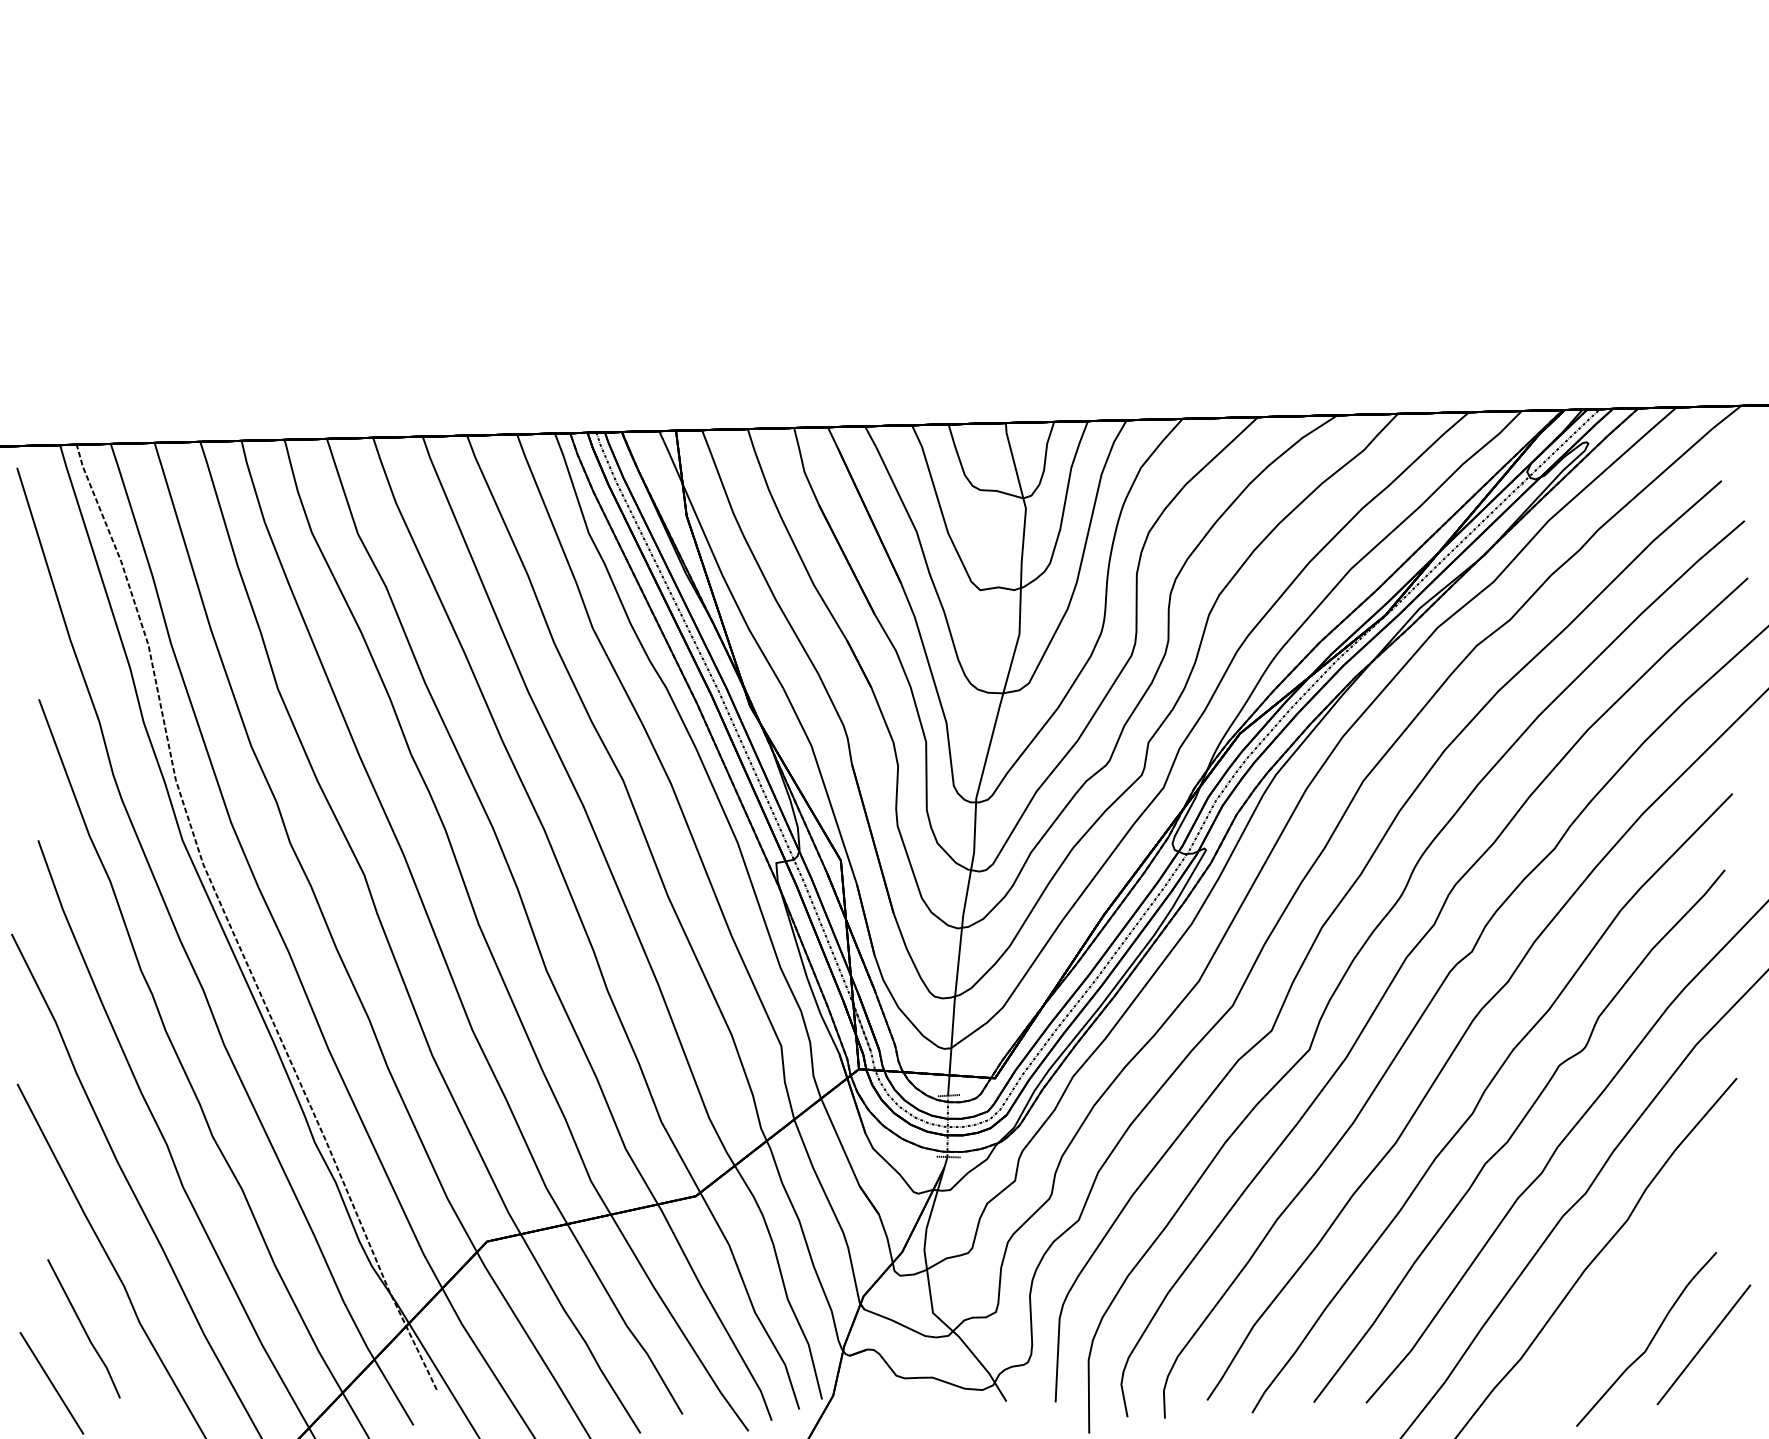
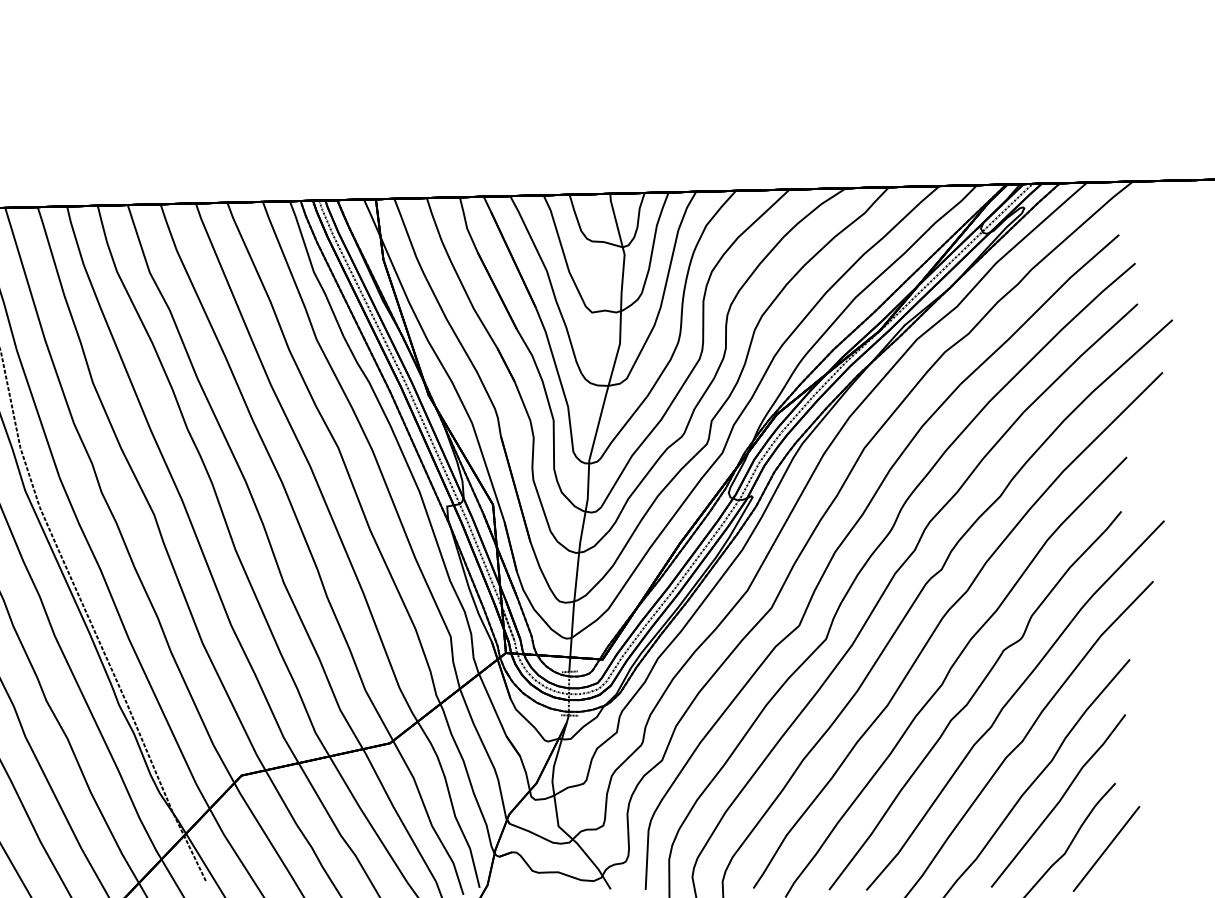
part: (1636, 1277) -> (1058, 801), added

